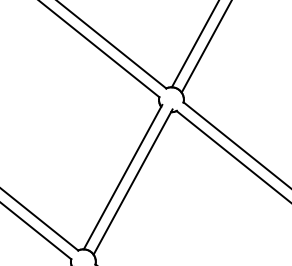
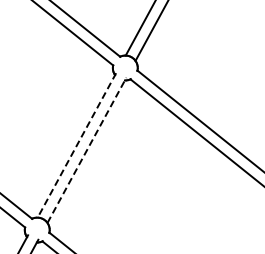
line: (122, 177) -> (76, 145), solid -> dashed
line: (133, 182) -> (87, 150), solid -> dashed

